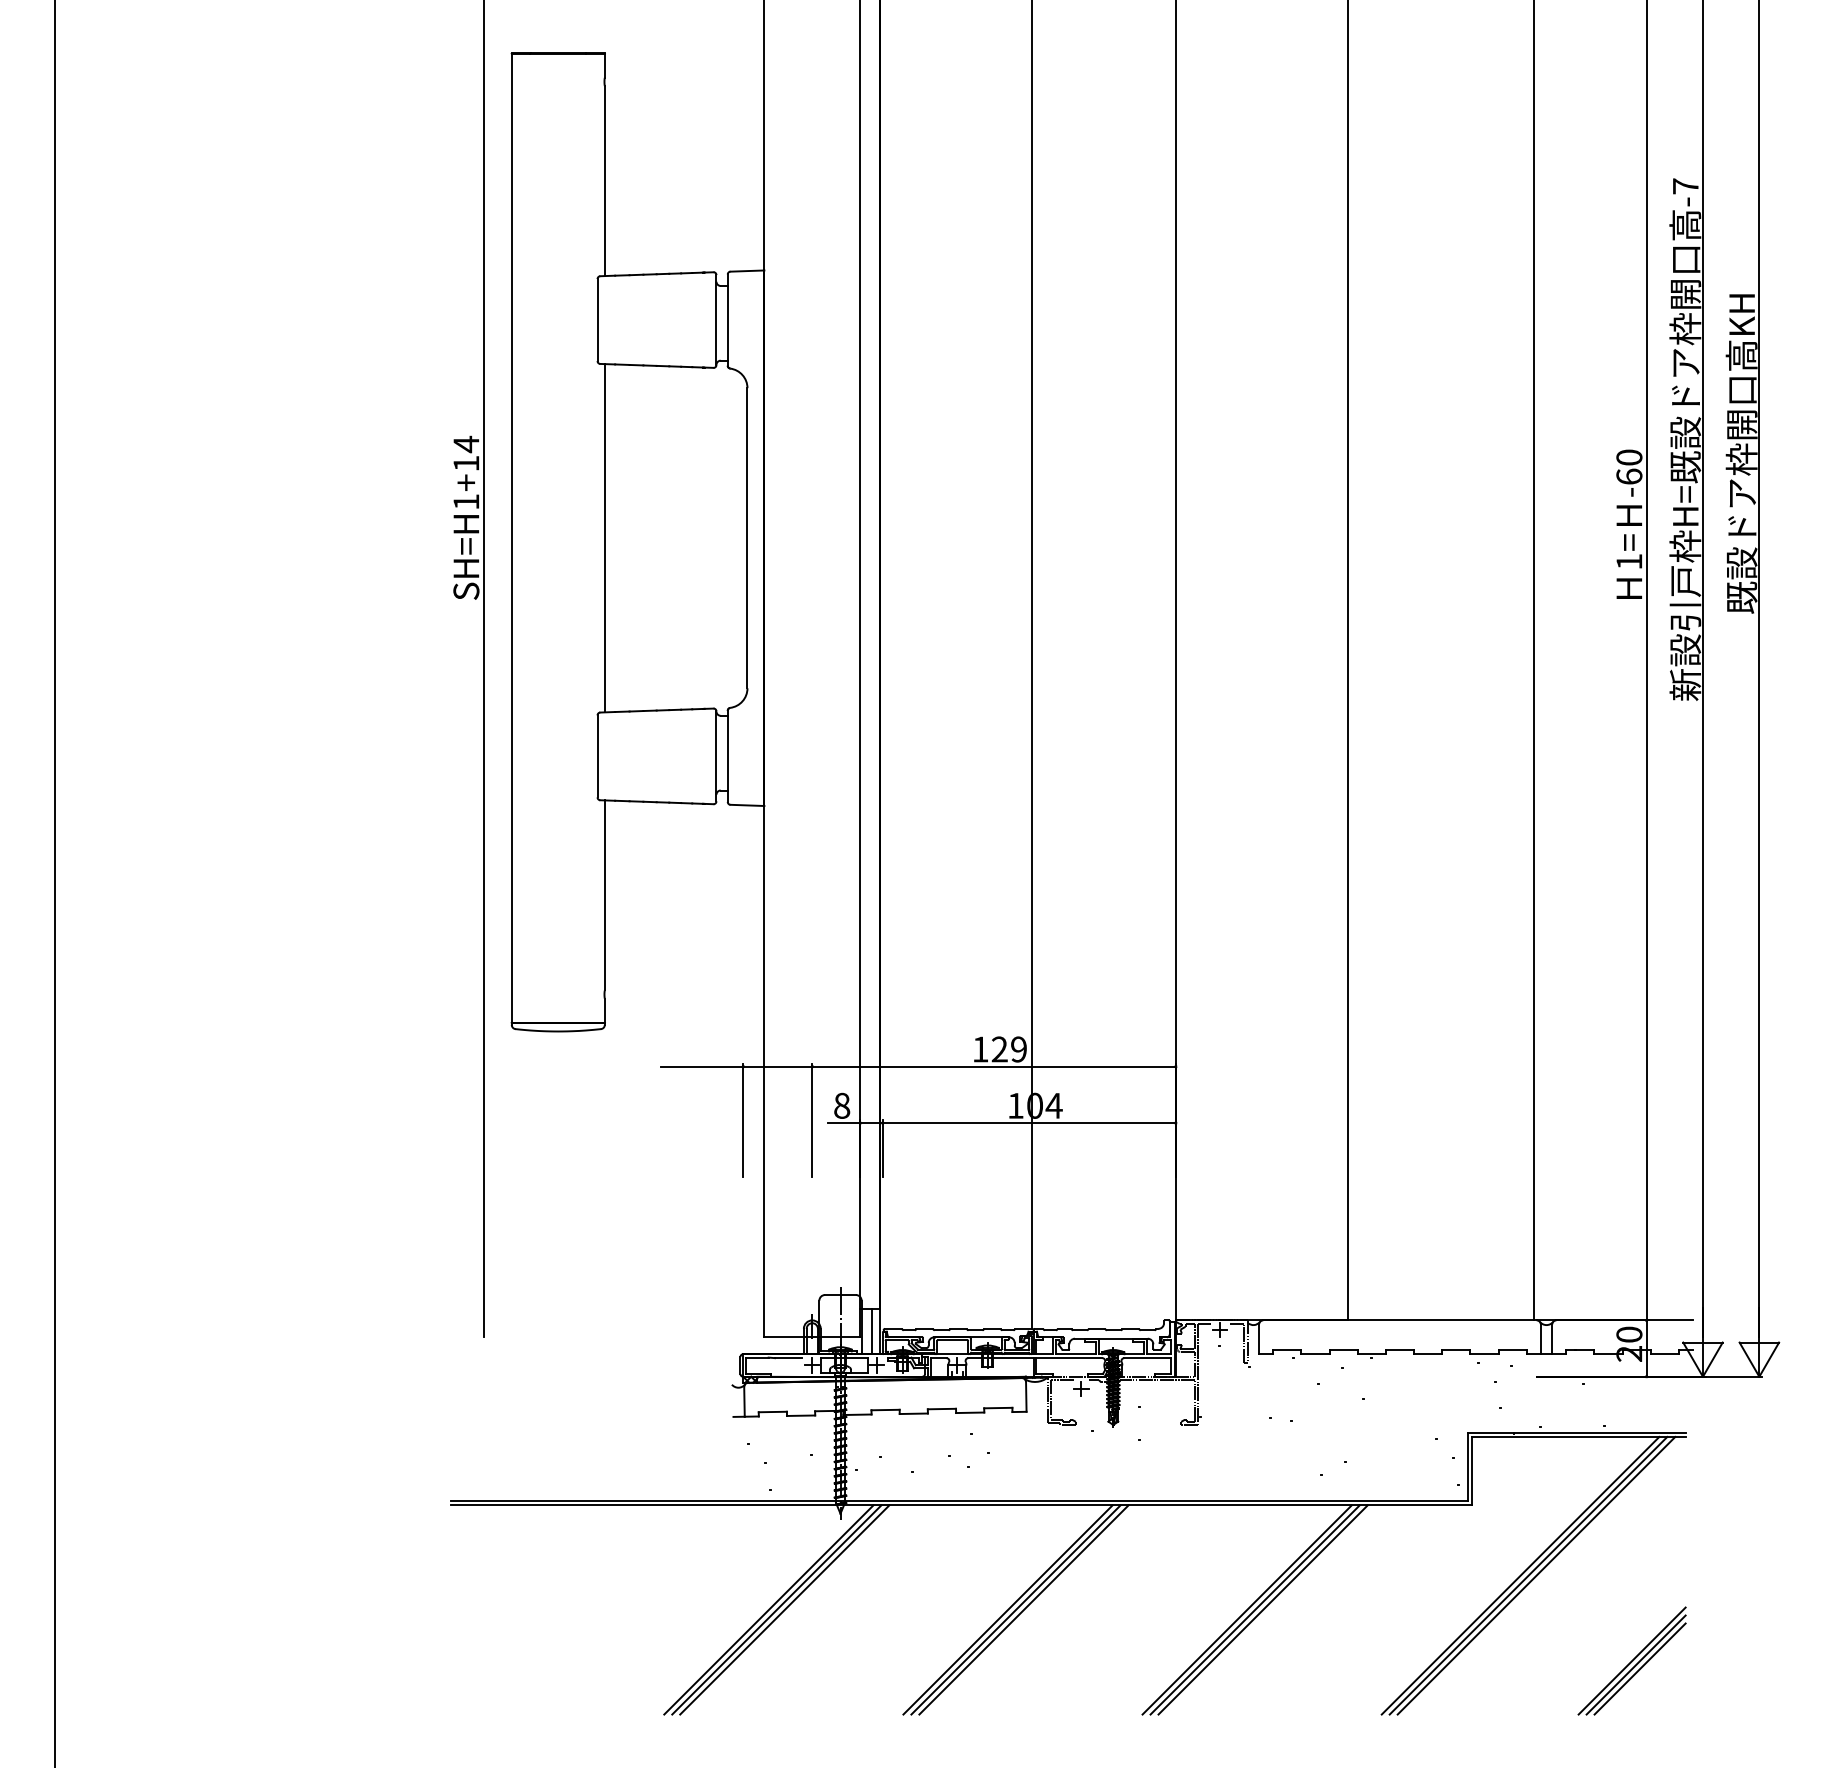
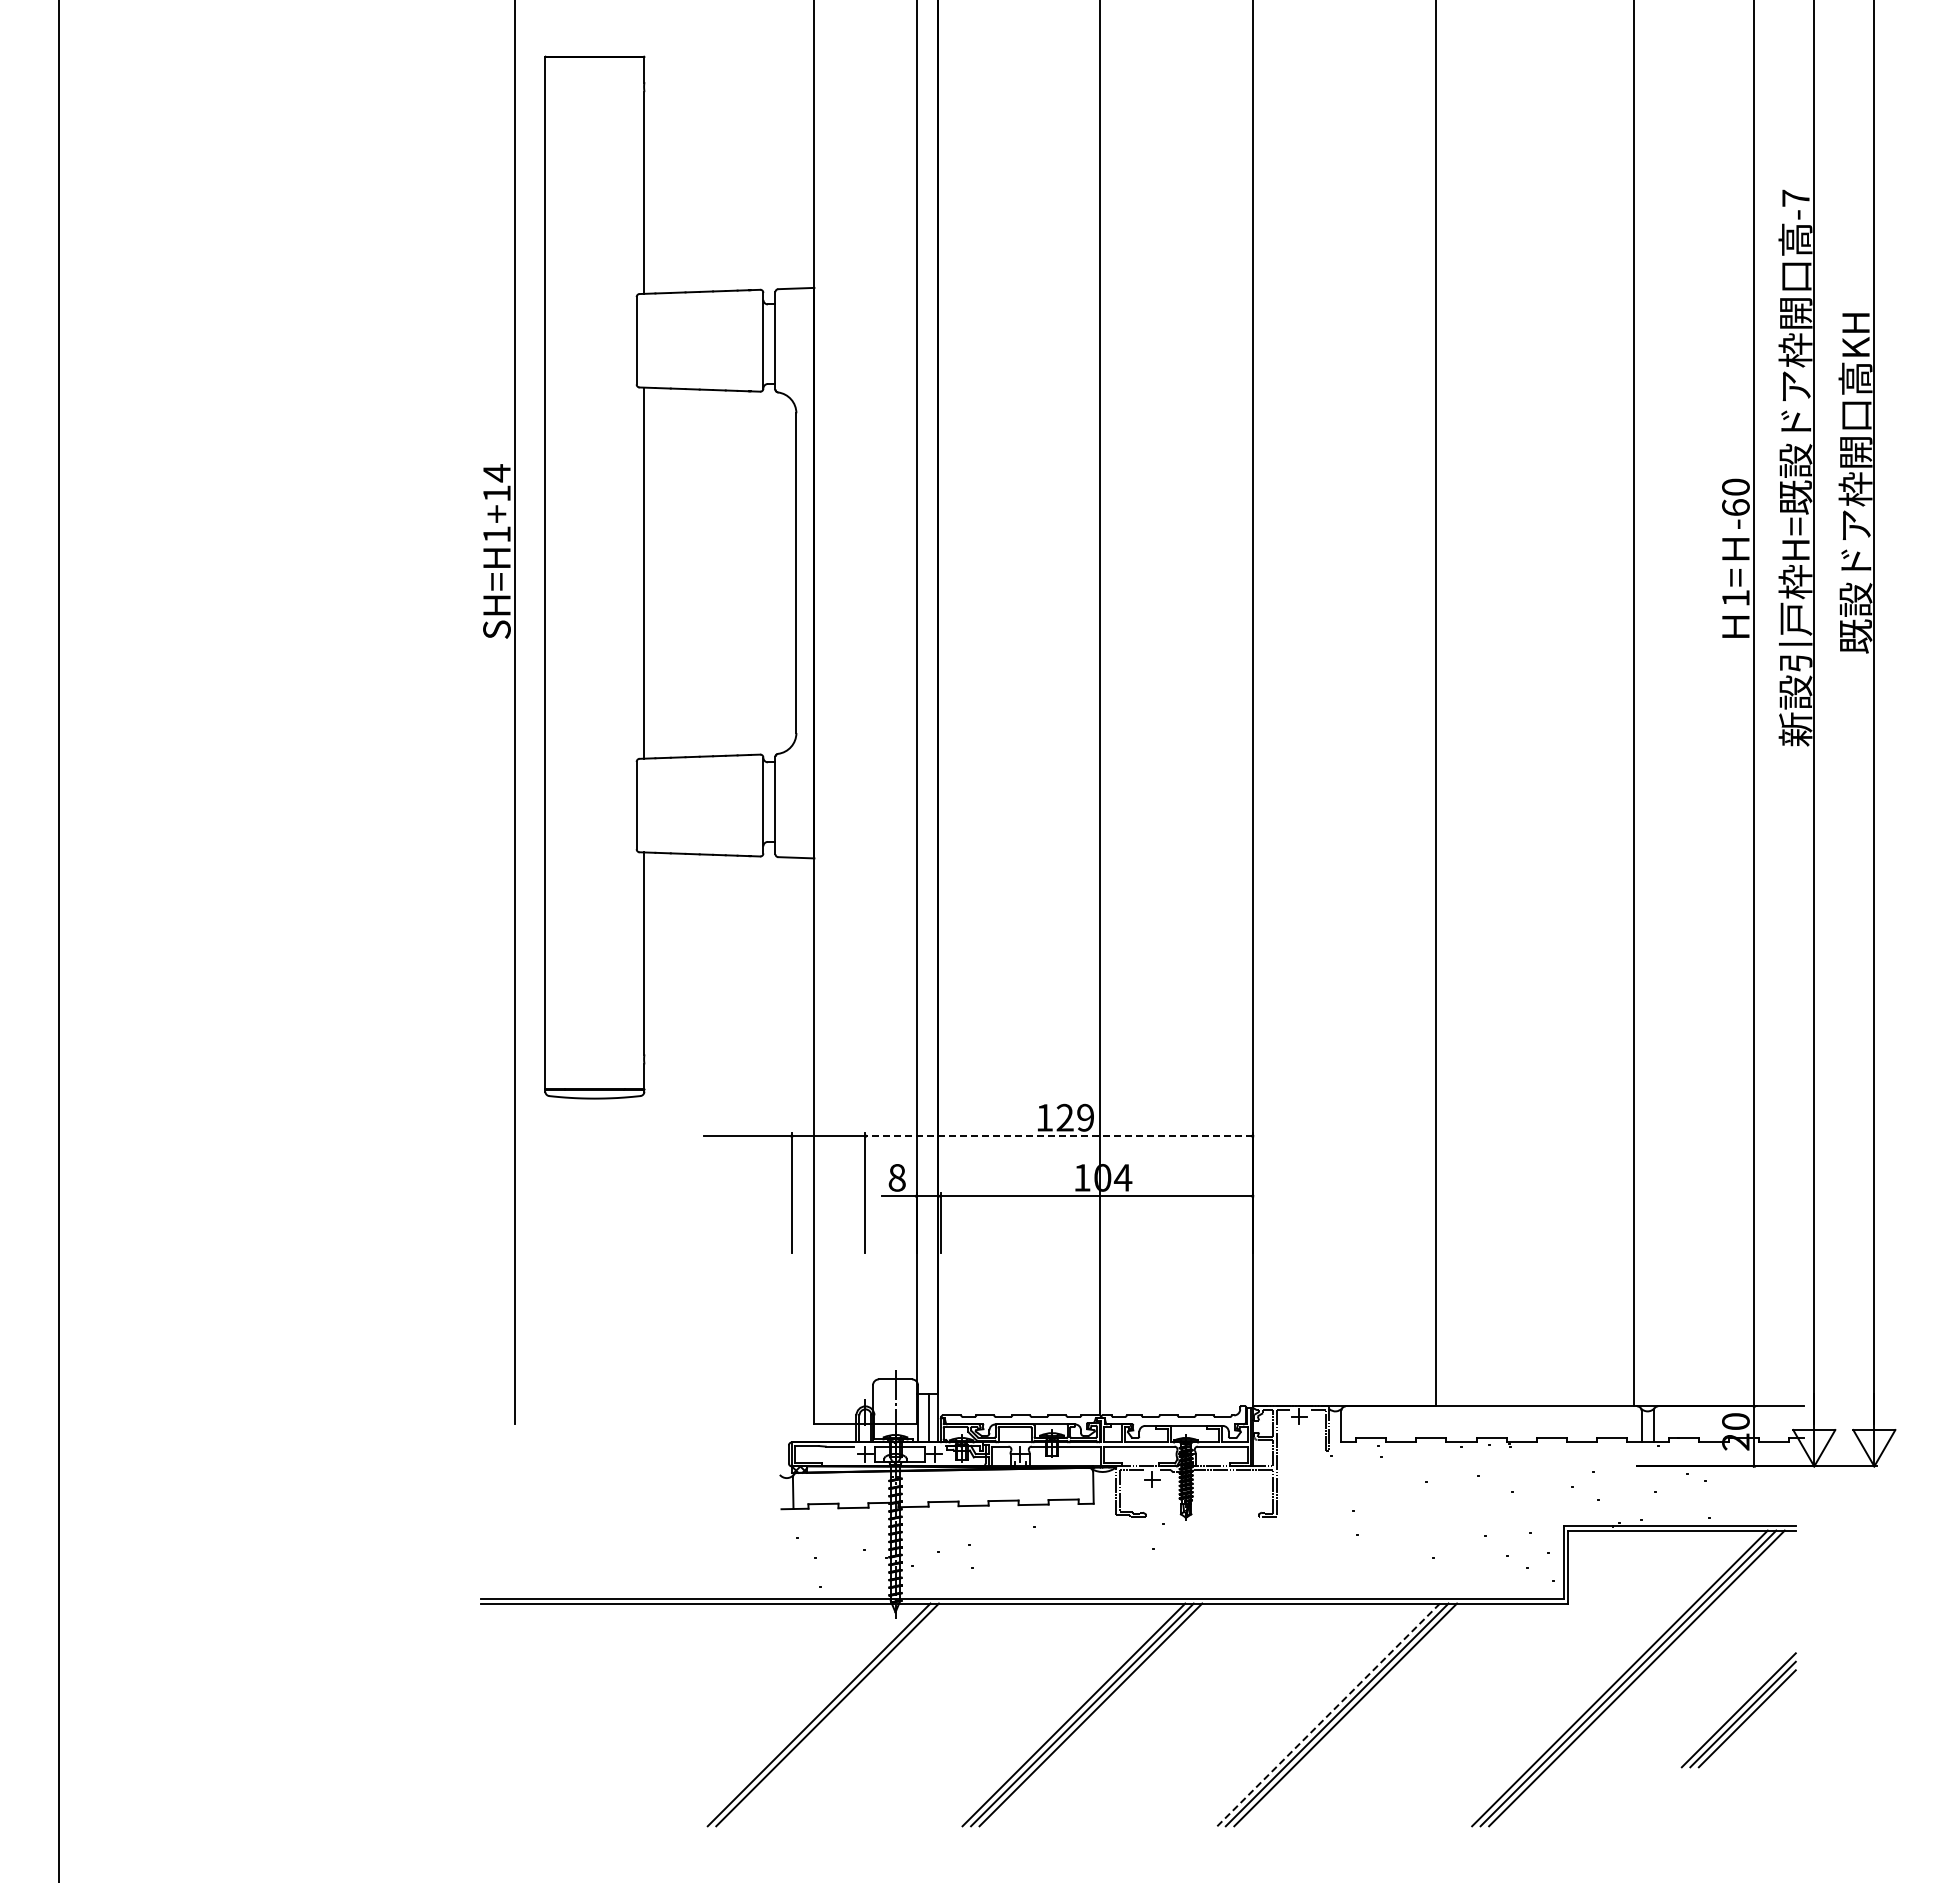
line: (994, 1067) -> (1059, 1136), solid -> dashed
line: (784, 1609) -> (835, 1714), removed
line: (1246, 1610) -> (1328, 1715), solid -> dashed
part: (1631, 1661) -> (1738, 1710), moved

